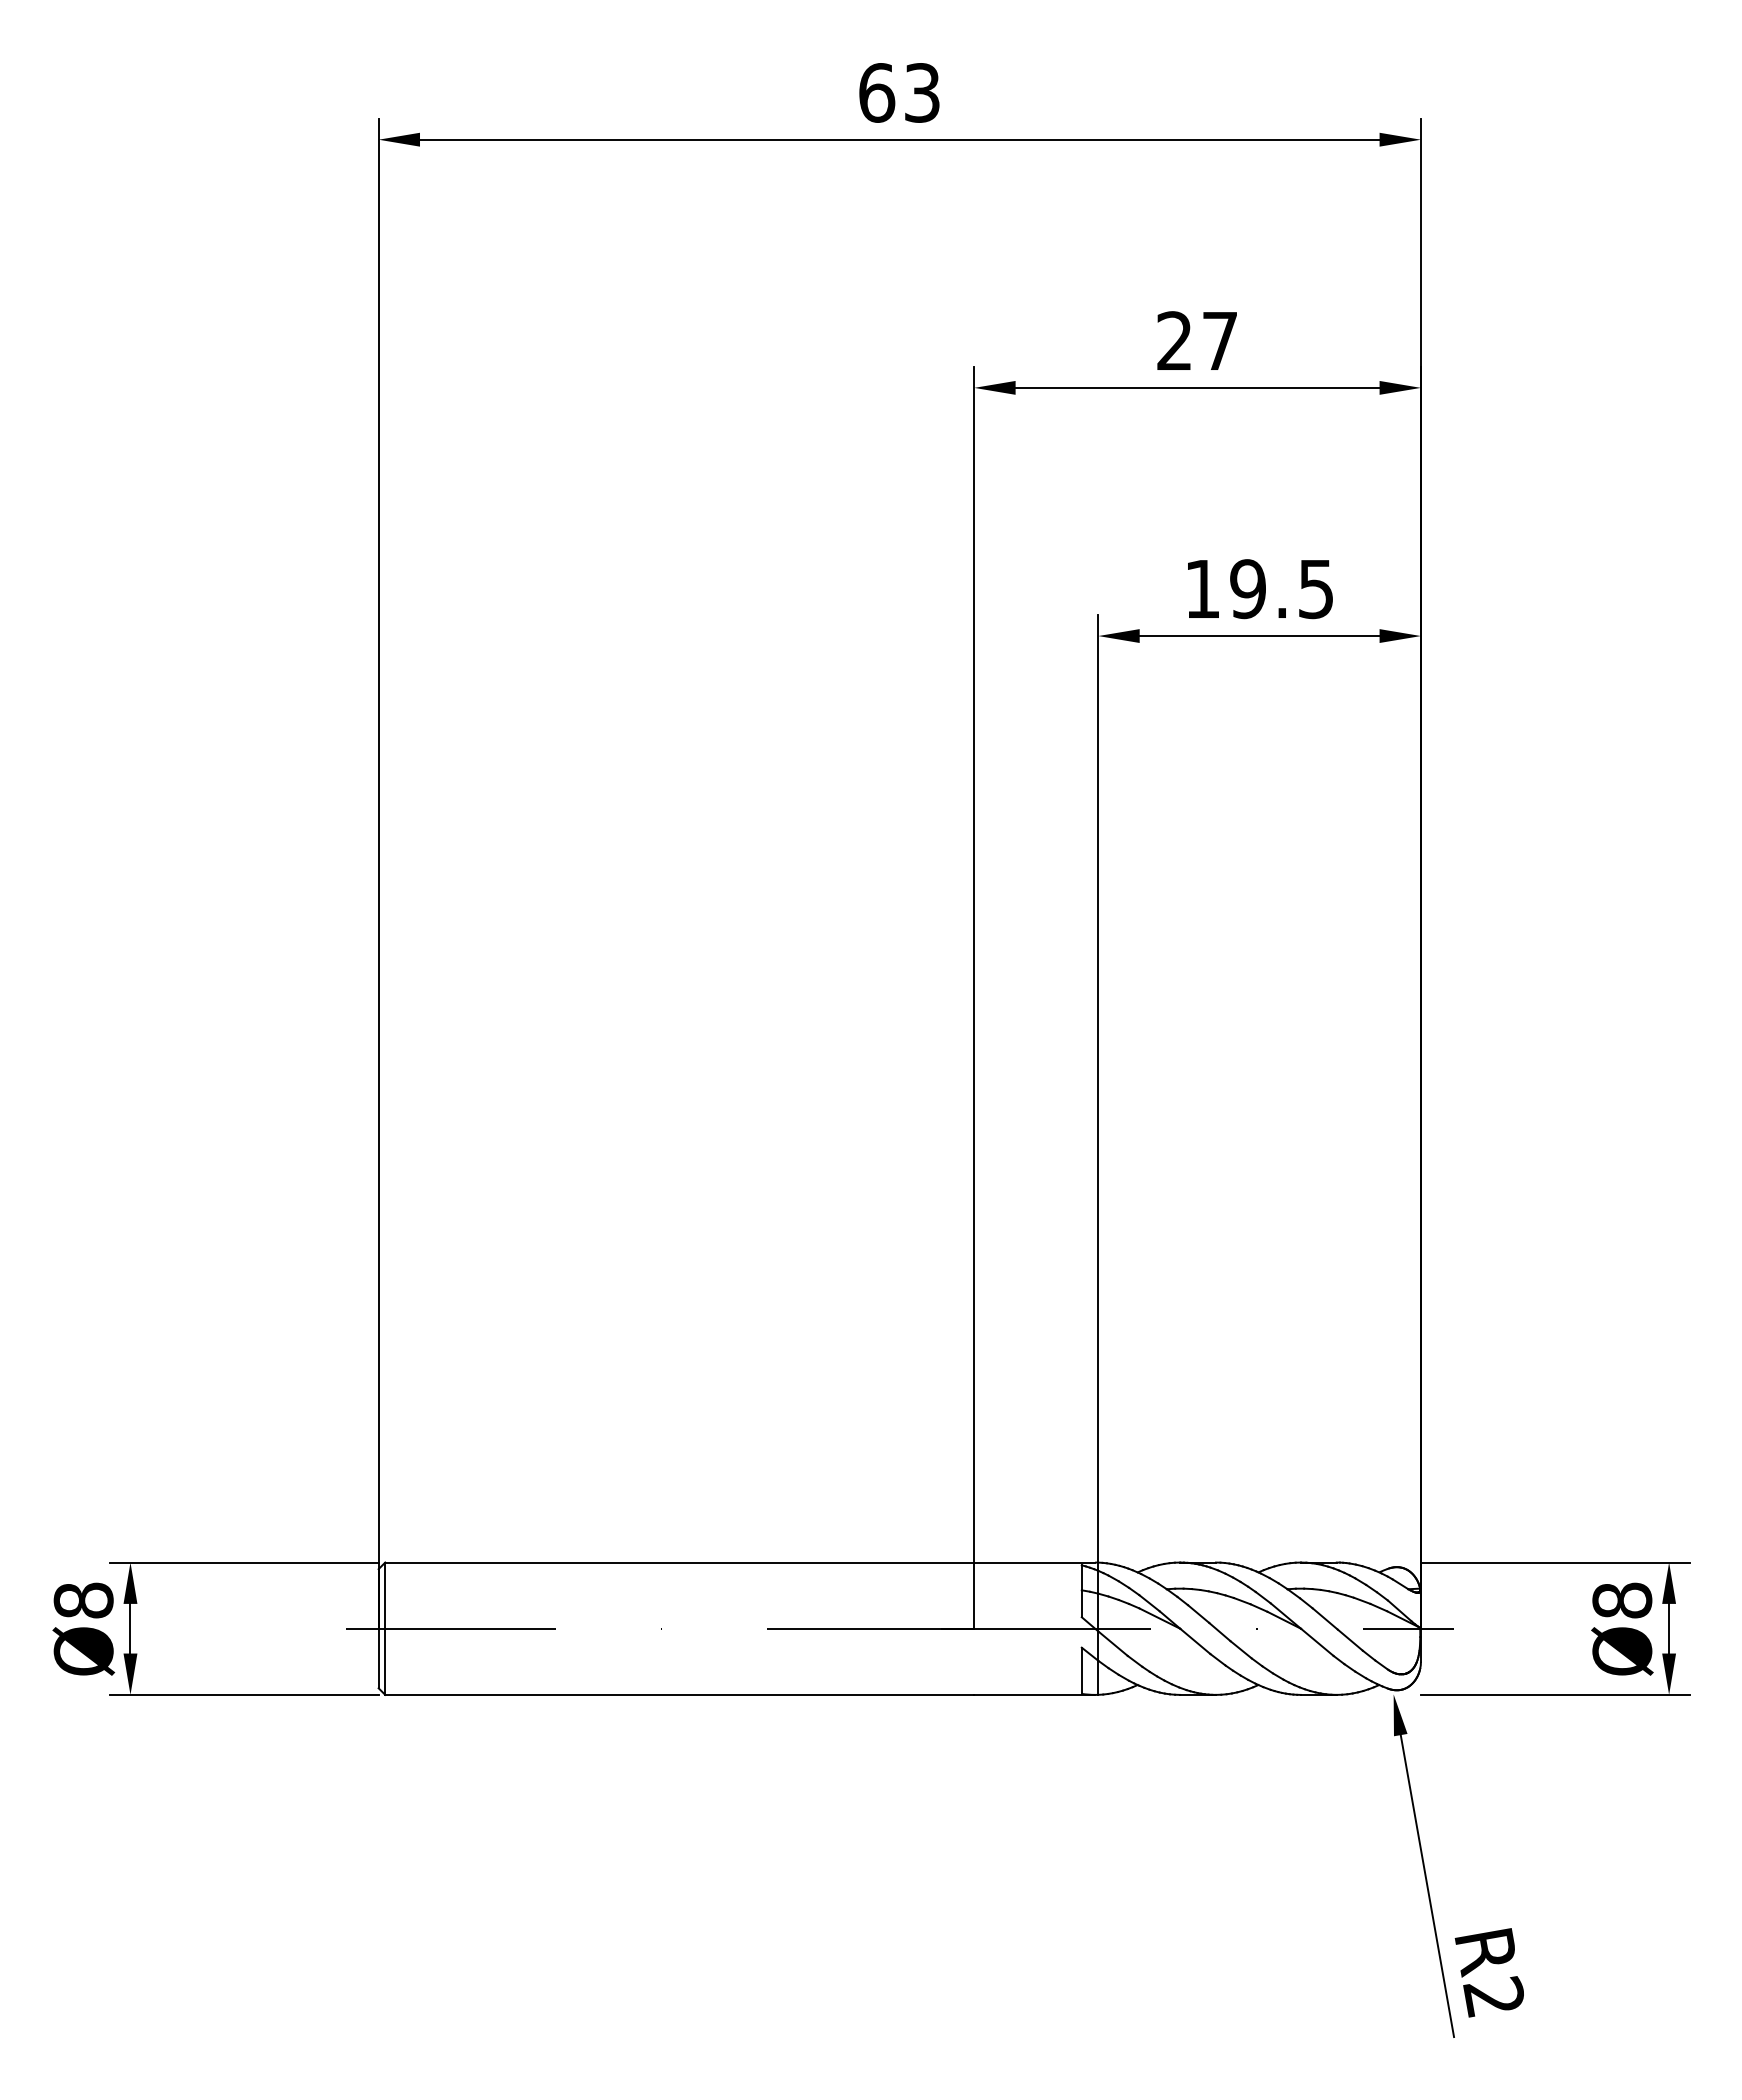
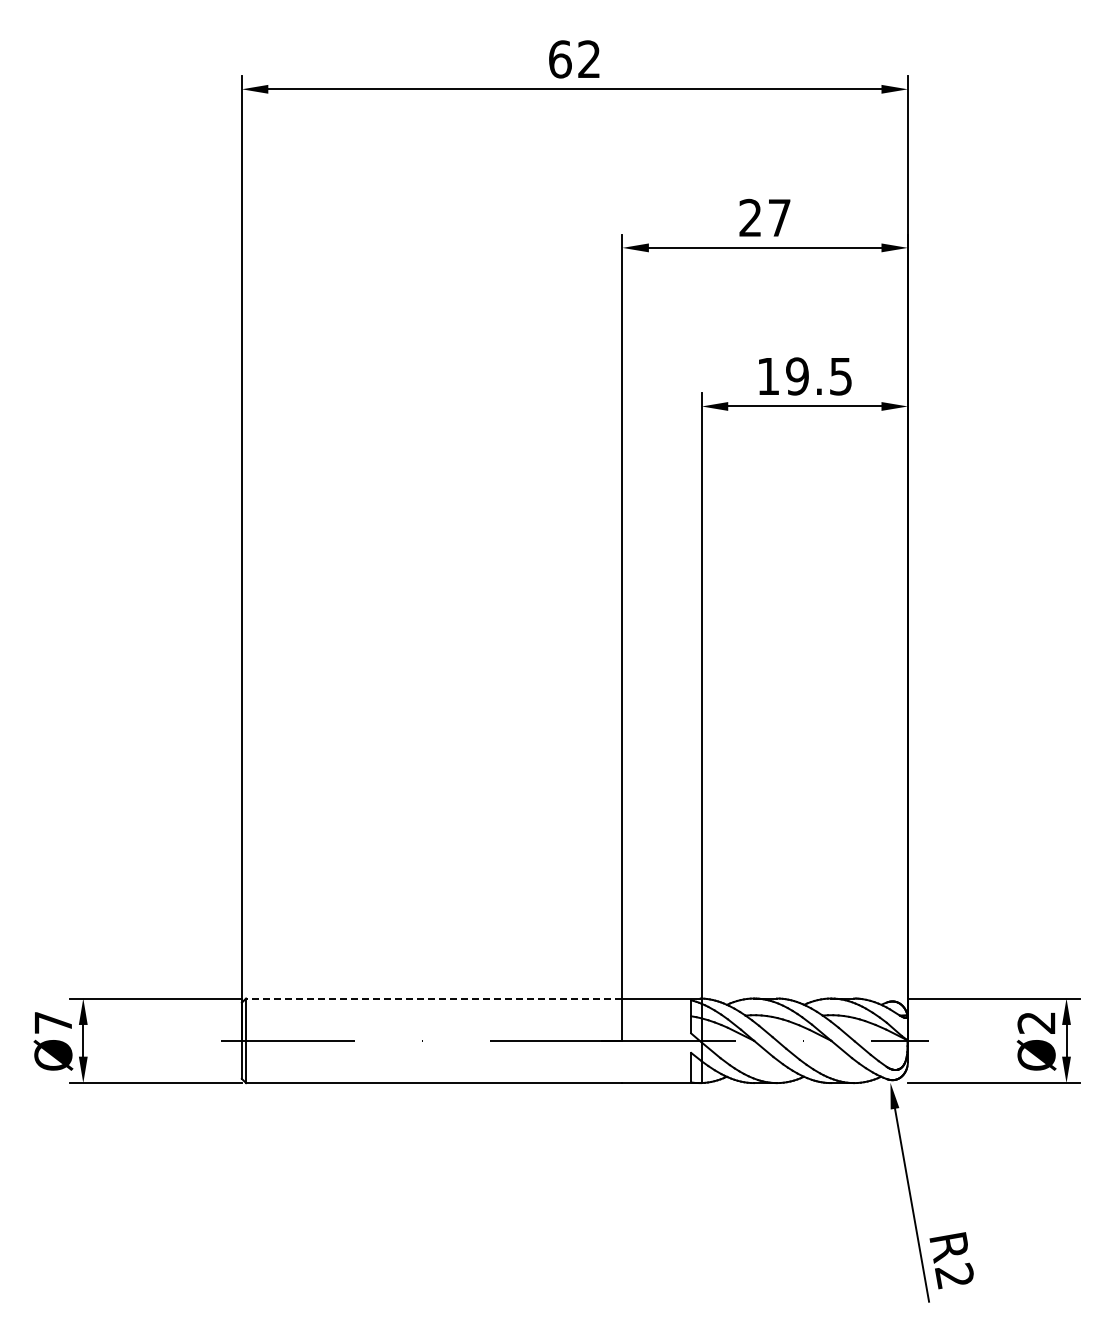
text: (922, 93) -> (589, 59), 63 -> 62
line: (678, 1562) -> (433, 998), solid -> dashed
text: (83, 1600) -> (53, 1022), Ø8 -> Ø7
text: (1622, 1600) -> (1036, 1022), Ø8 -> Ø2

